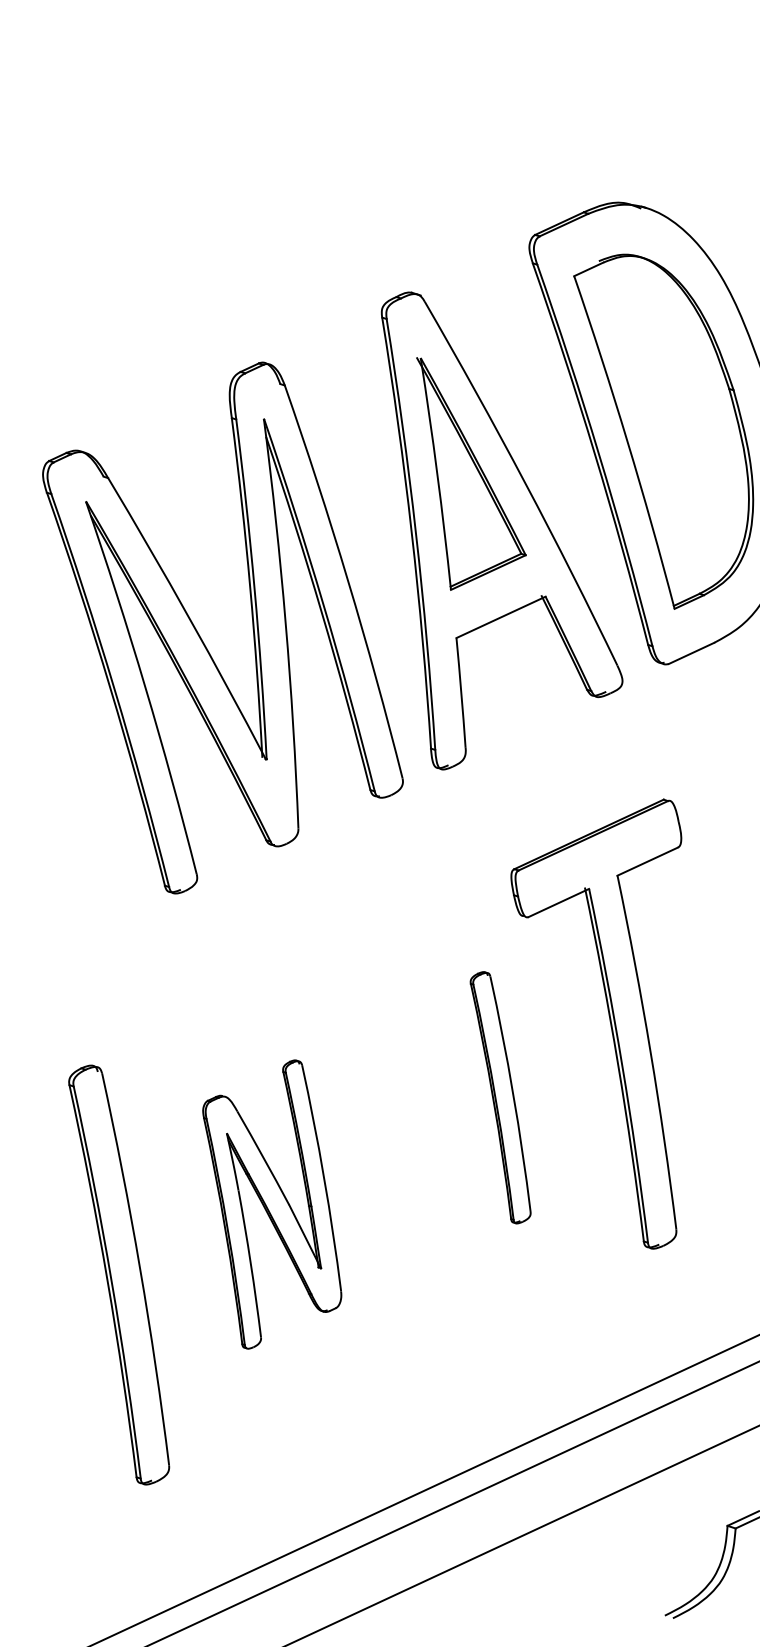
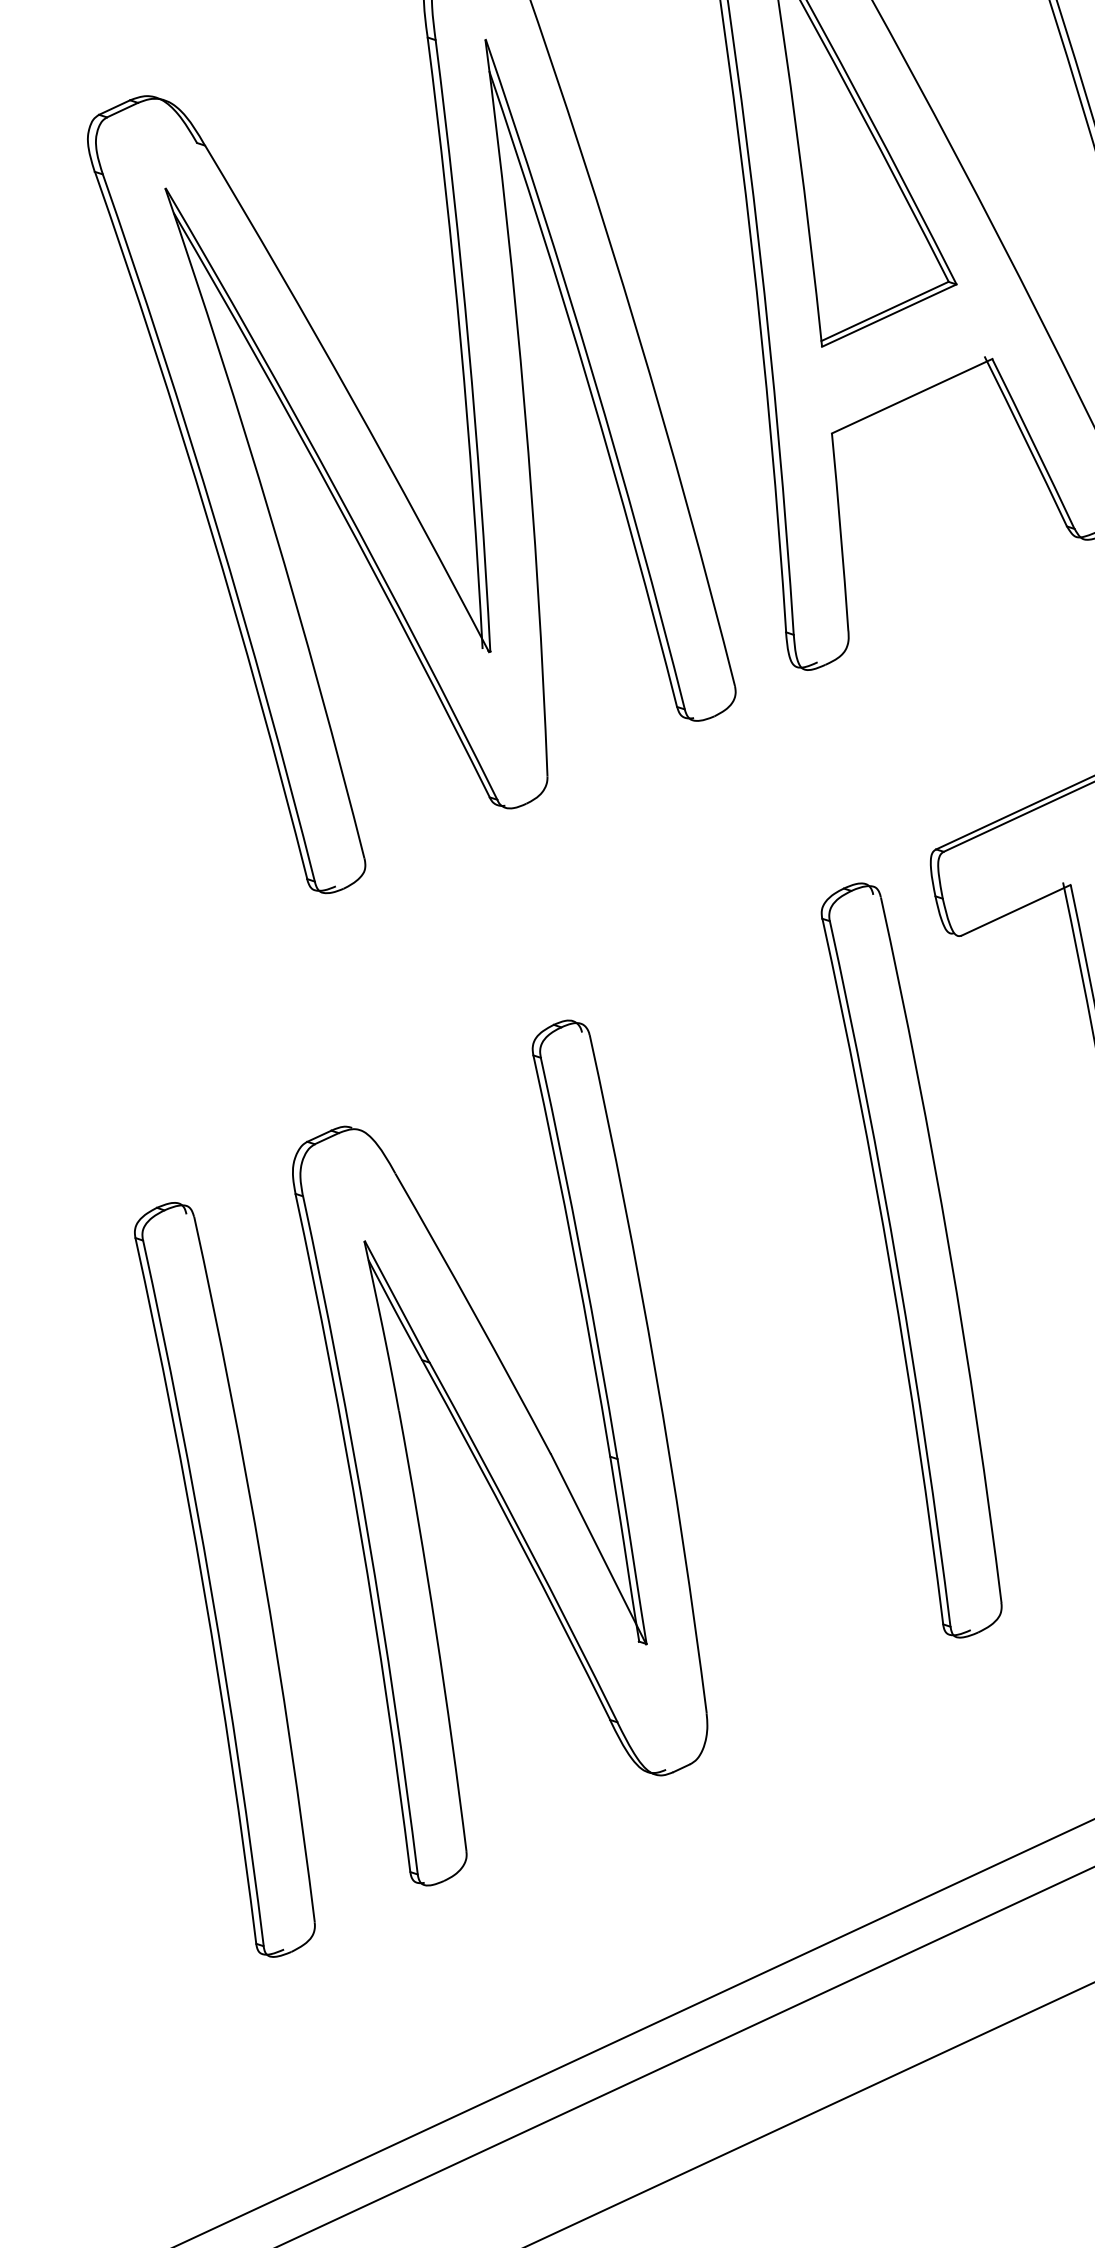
part: (500, 1097) -> (911, 1260), size x1.67
part: (272, 1204) -> (500, 1452), size x1.67

